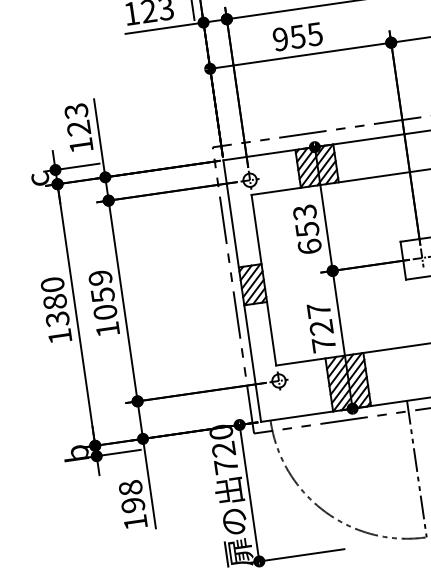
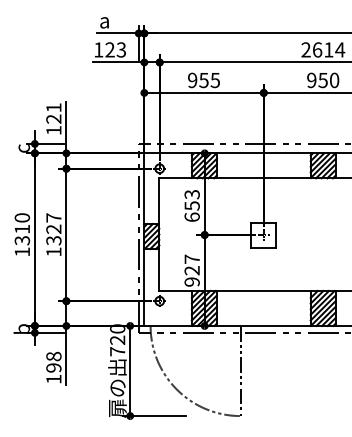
text: (75, 110) -> (53, 107), 123 -> 121
text: (102, 295) -> (53, 229), 1059 -> 1327
text: (55, 300) -> (22, 228), 1380 -> 1310
text: (322, 344) -> (191, 281), 727 -> 927

